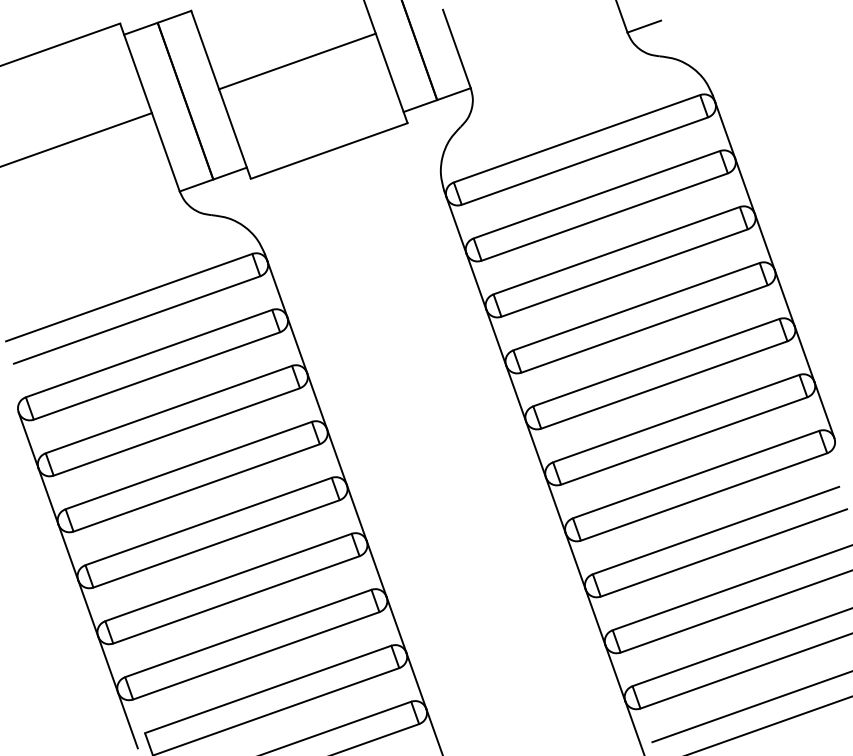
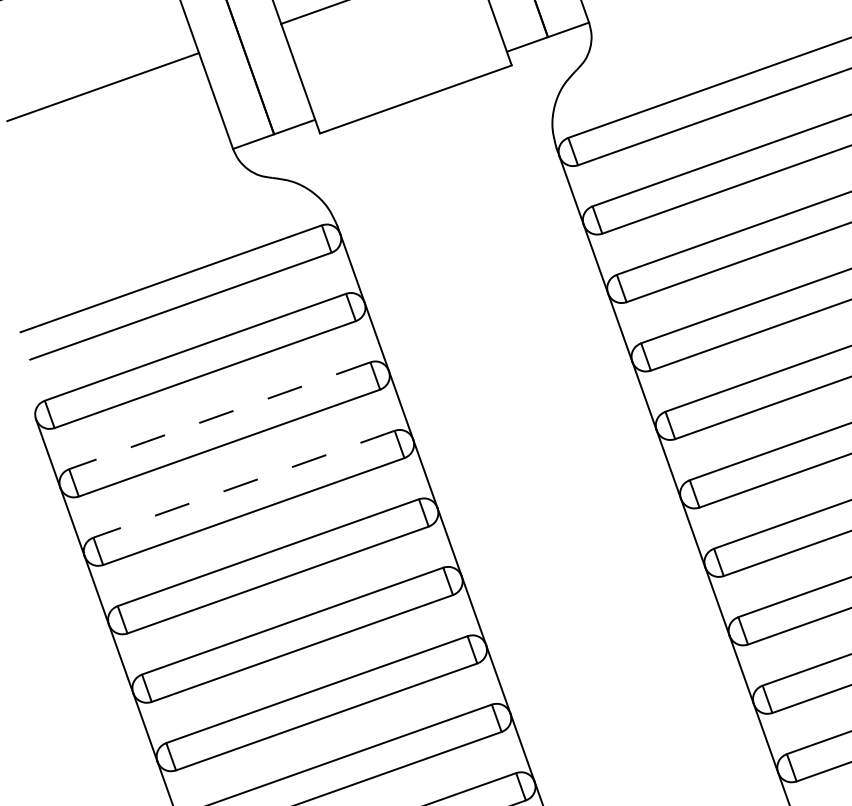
line: (168, 409) -> (219, 415), solid -> dashed
line: (188, 465) -> (243, 484), solid -> dashed

